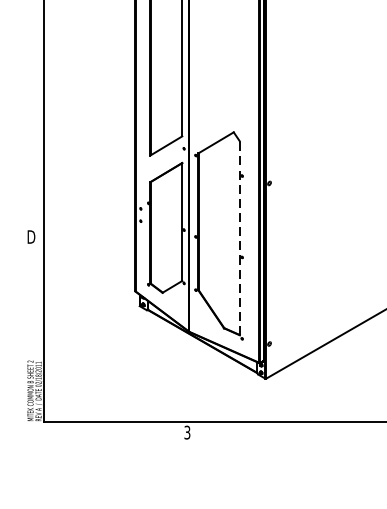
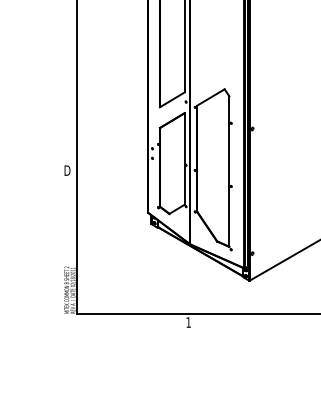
line: (240, 238) -> (229, 171), dashed -> solid
text: (187, 432) -> (188, 322), 3 -> 1

